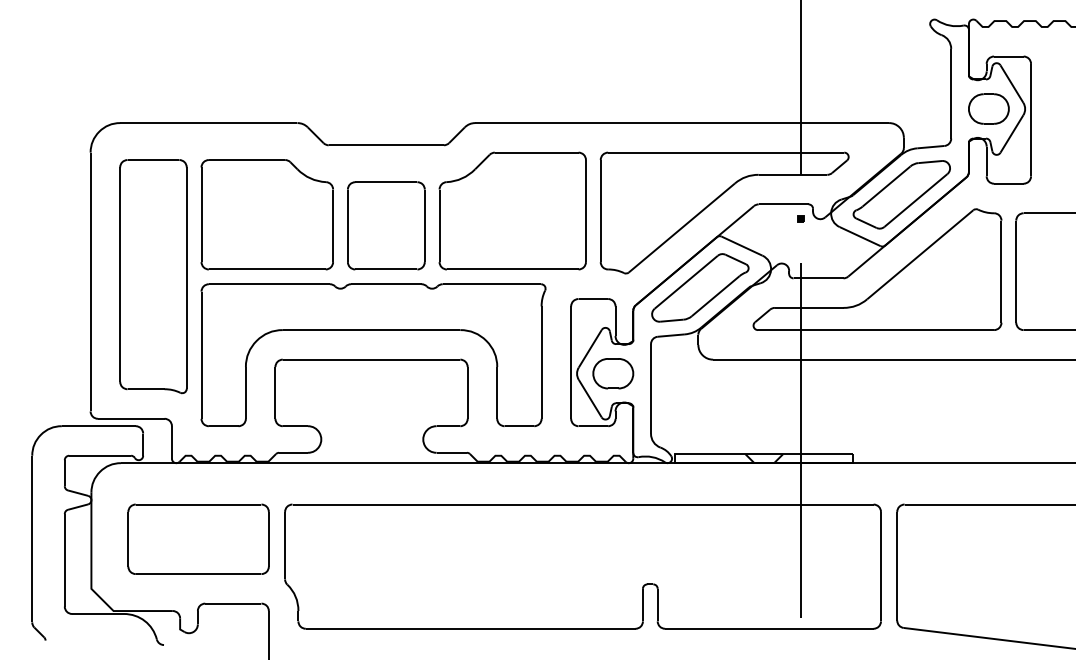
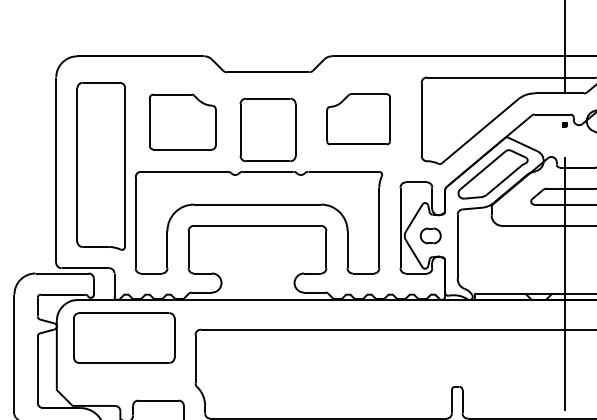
part: (512, 210) -> (358, 118), size x0.6
part: (266, 214) -> (182, 121), size x0.7
part: (613, 373) -> (430, 235), size x0.7
part: (198, 538) -> (124, 337), moved

